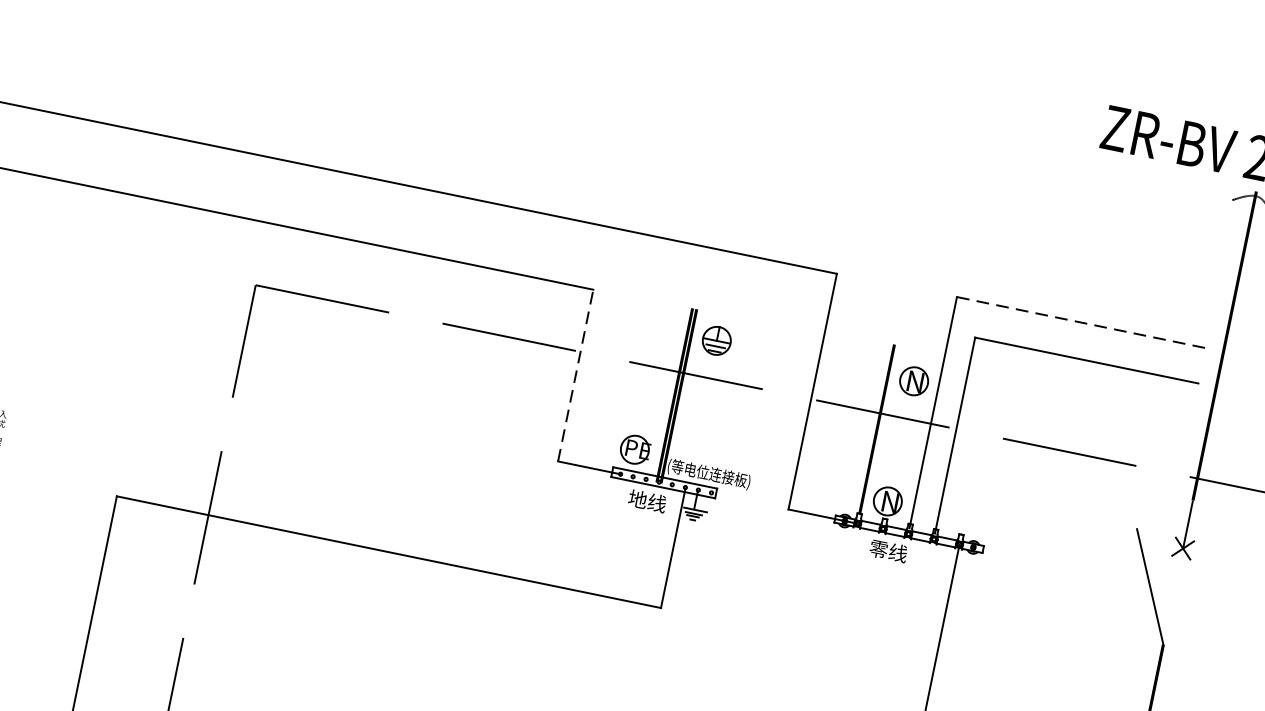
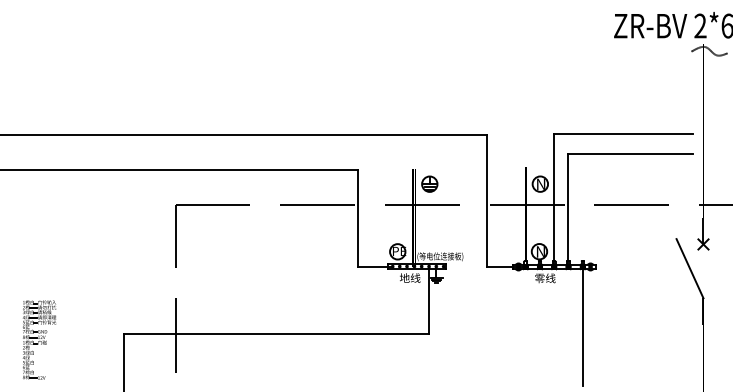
line: (1080, 323) -> (623, 134), dashed -> solid
line: (575, 373) -> (357, 217), dashed -> solid

